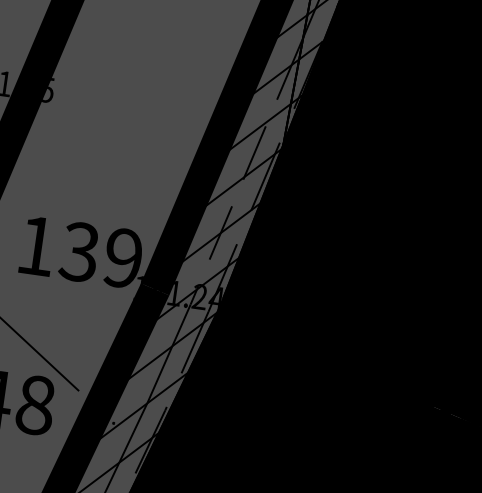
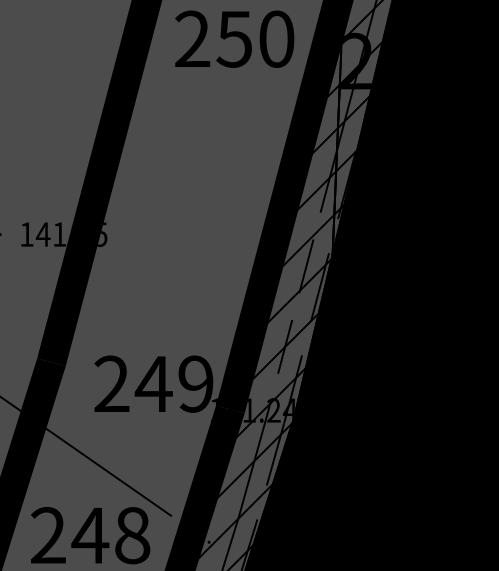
text: (58, 248) -> (133, 383), 139 -> 249

